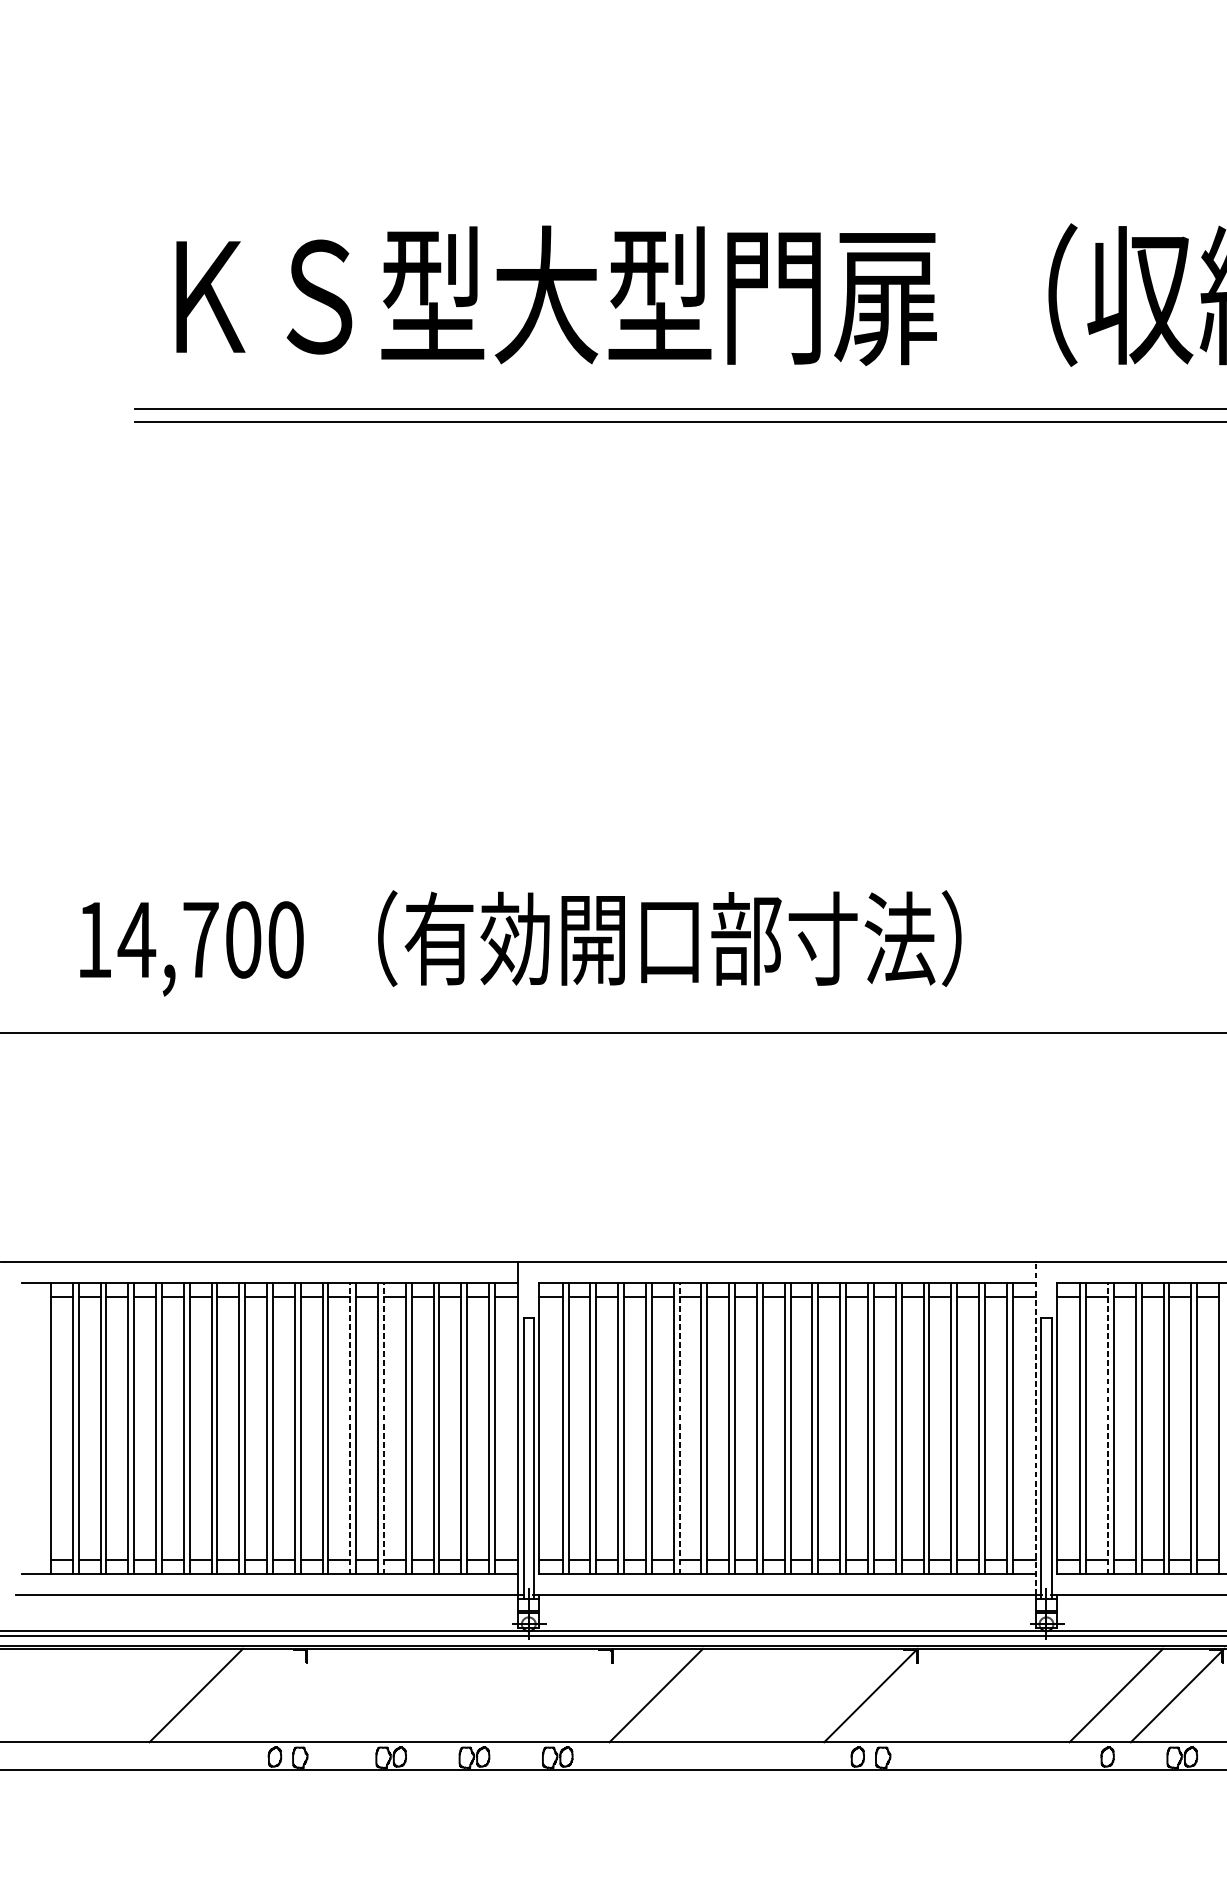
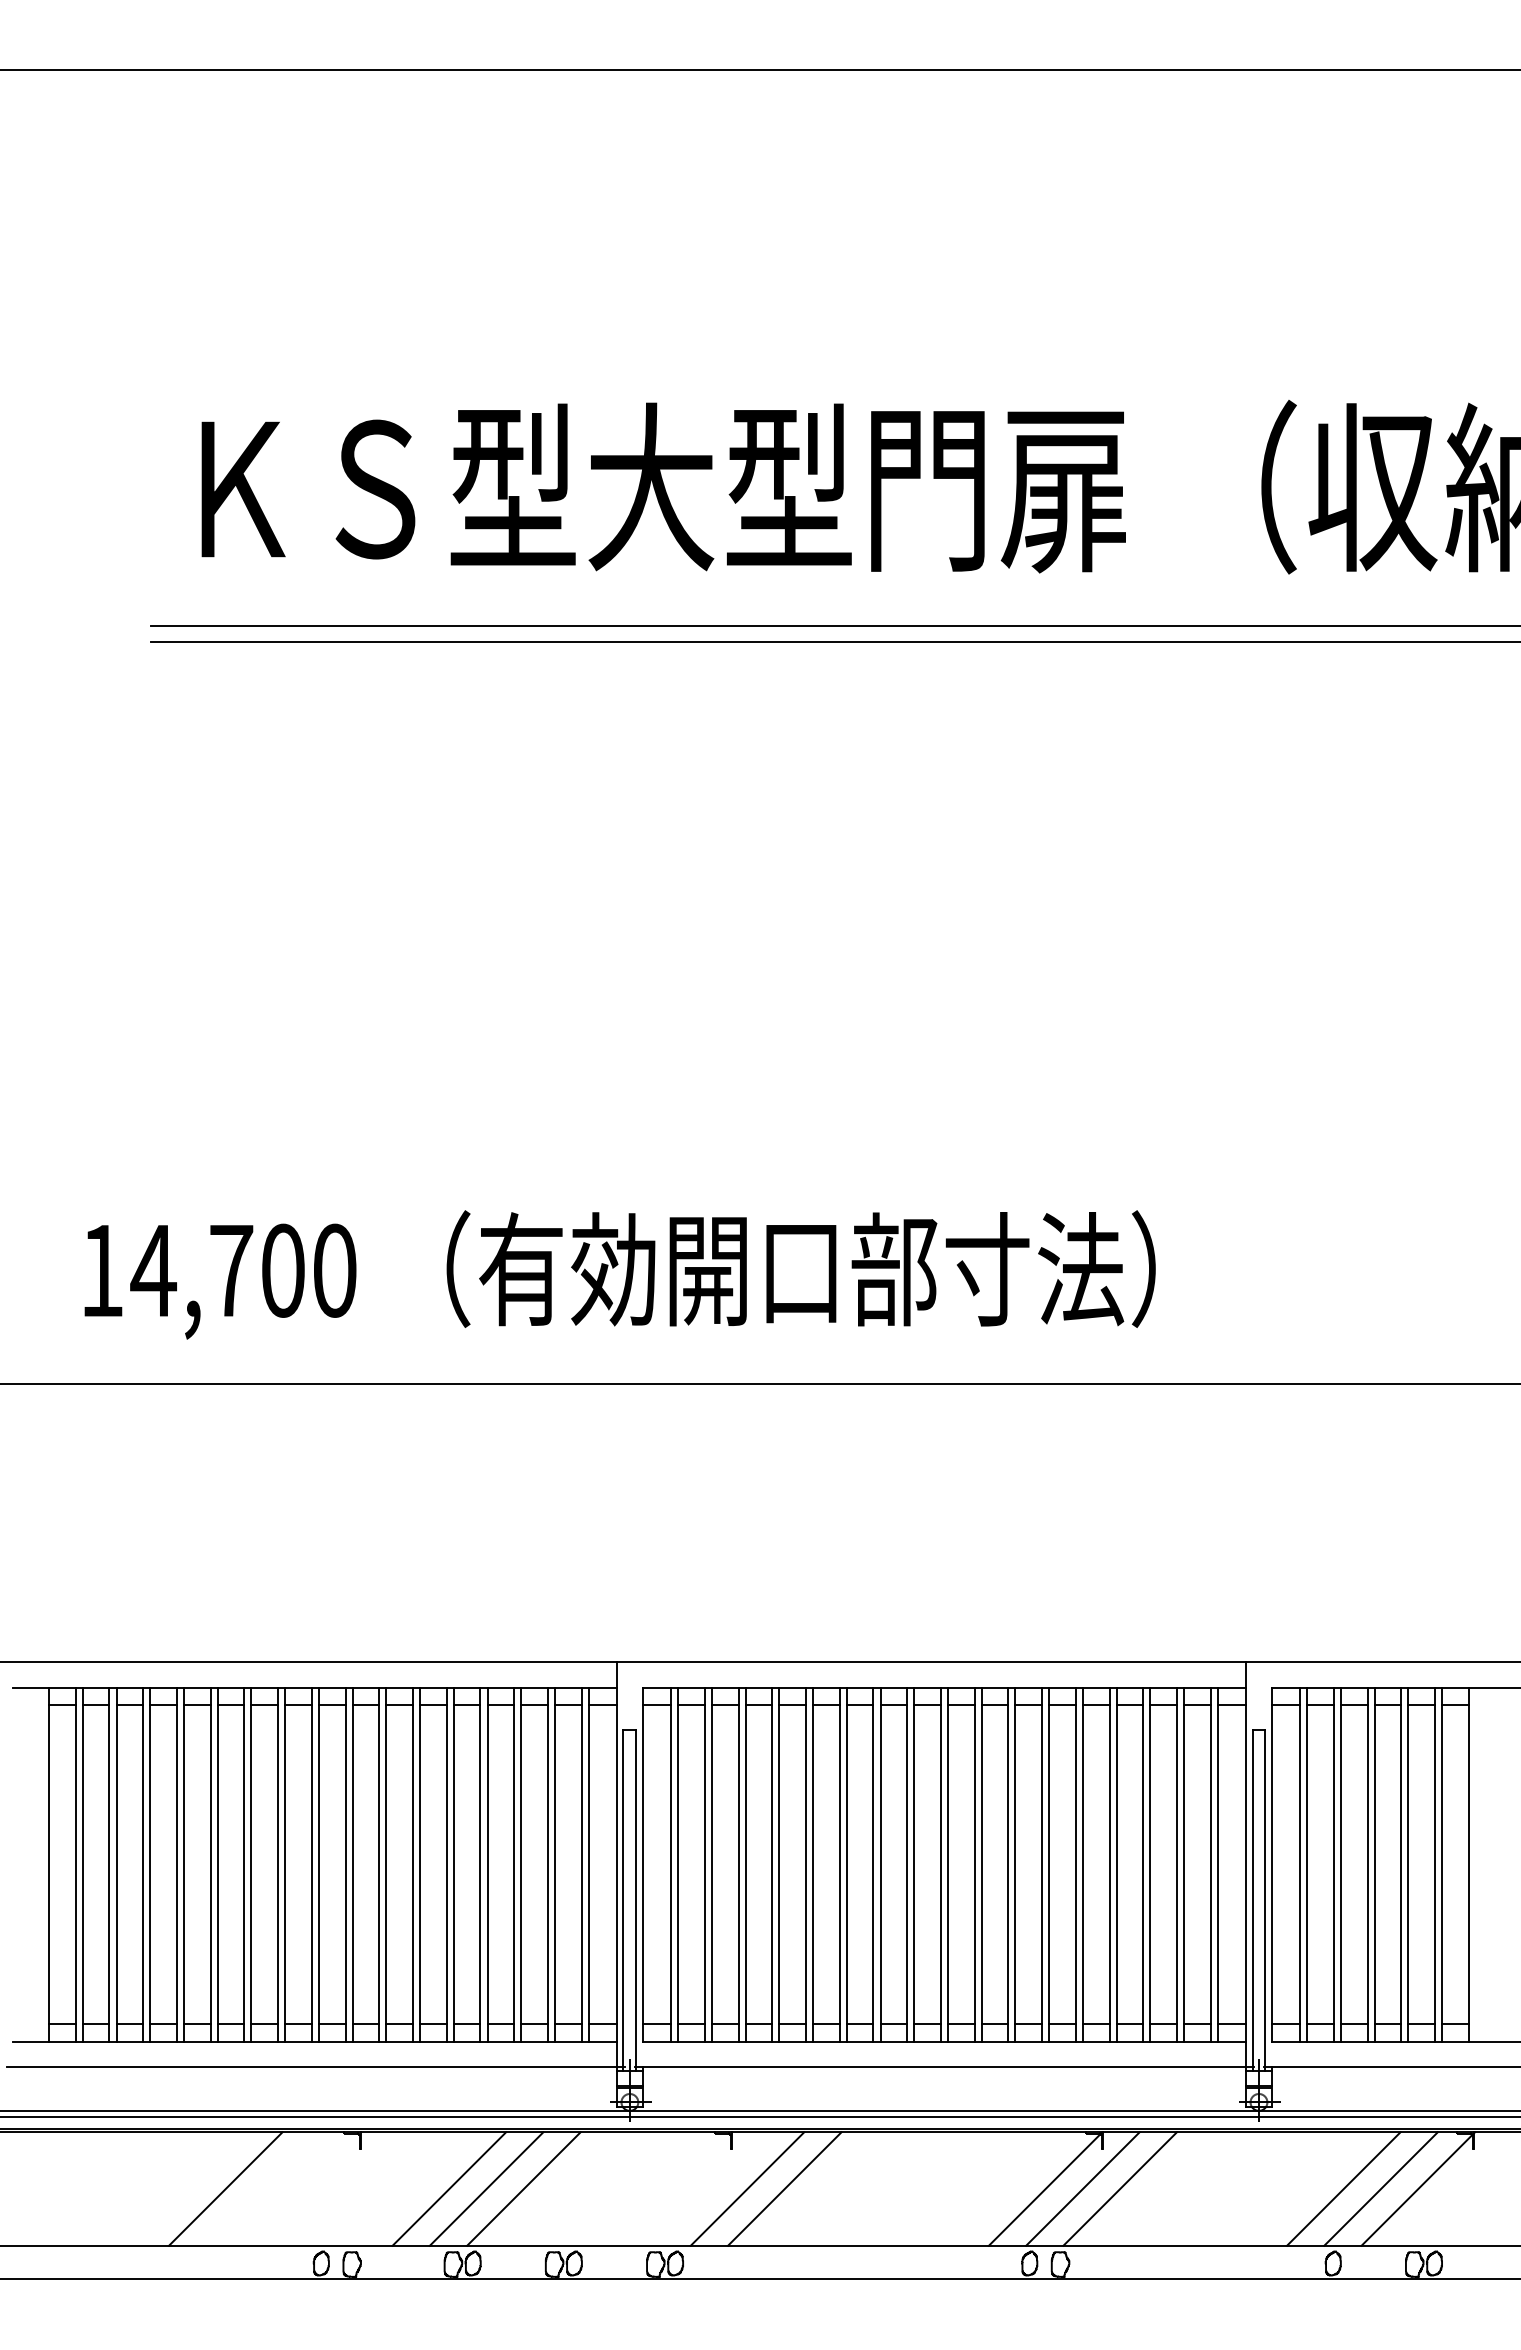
line: (350, 1428) -> (413, 1864), dashed -> solid
line: (383, 1428) -> (453, 1864), dashed -> solid
line: (679, 1428) -> (813, 1864), dashed -> solid
line: (1036, 1428) -> (1246, 1864), dashed -> solid
line: (1107, 1428) -> (1333, 1864), dashed -> solid
line: (380, 1695) -> (449, 2188), added
line: (410, 1695) -> (486, 2188), added
line: (441, 1695) -> (523, 2188), added
line: (625, 1695) -> (747, 2188), added
line: (901, 1695) -> (1082, 2188), added
line: (931, 1695) -> (1119, 2188), added
line: (1146, 1695) -> (1380, 2188), added

